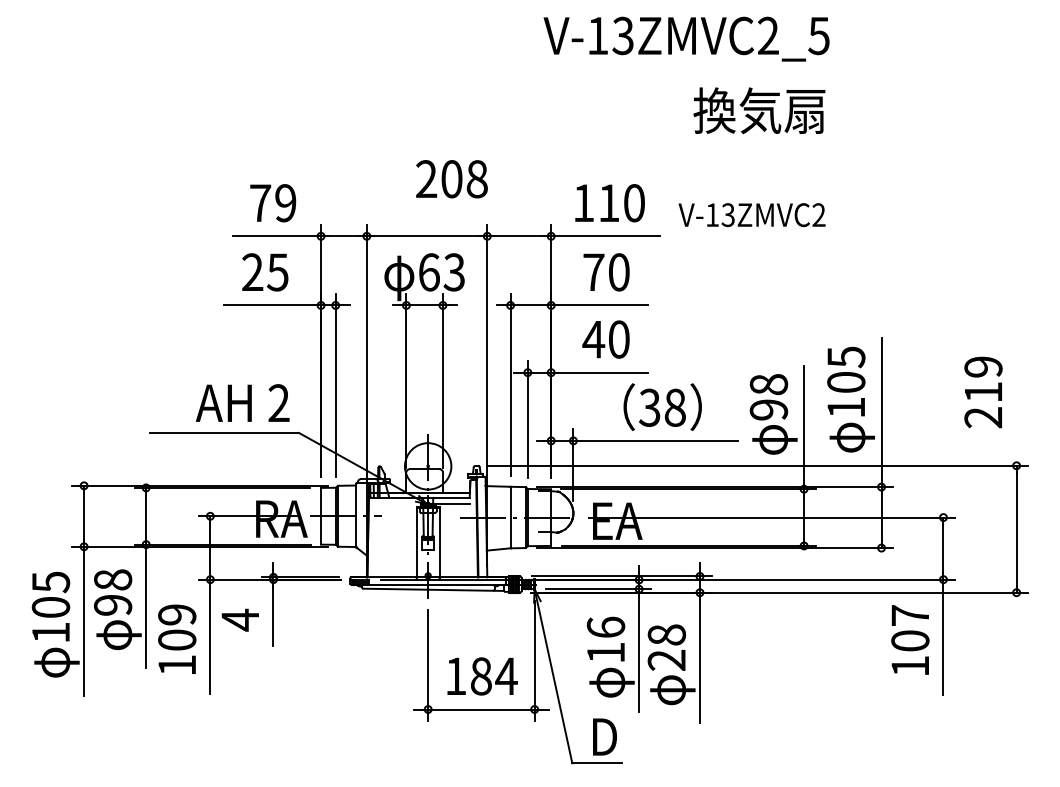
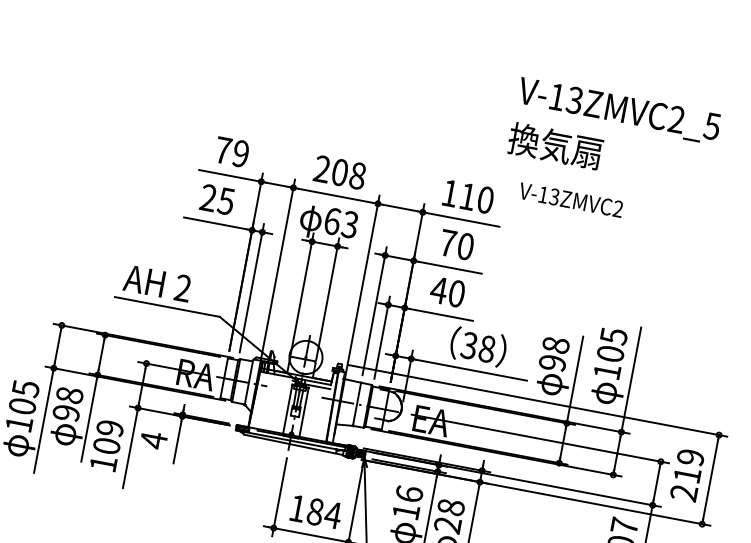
text: (686, 38) -> (618, 110), moved
text: (759, 110) -> (555, 145), moved
text: (451, 179) -> (339, 172), moved
text: (751, 215) -> (570, 200), moved
text: (983, 392) -> (687, 475), moved
text: (242, 402) -> (157, 282), moved

